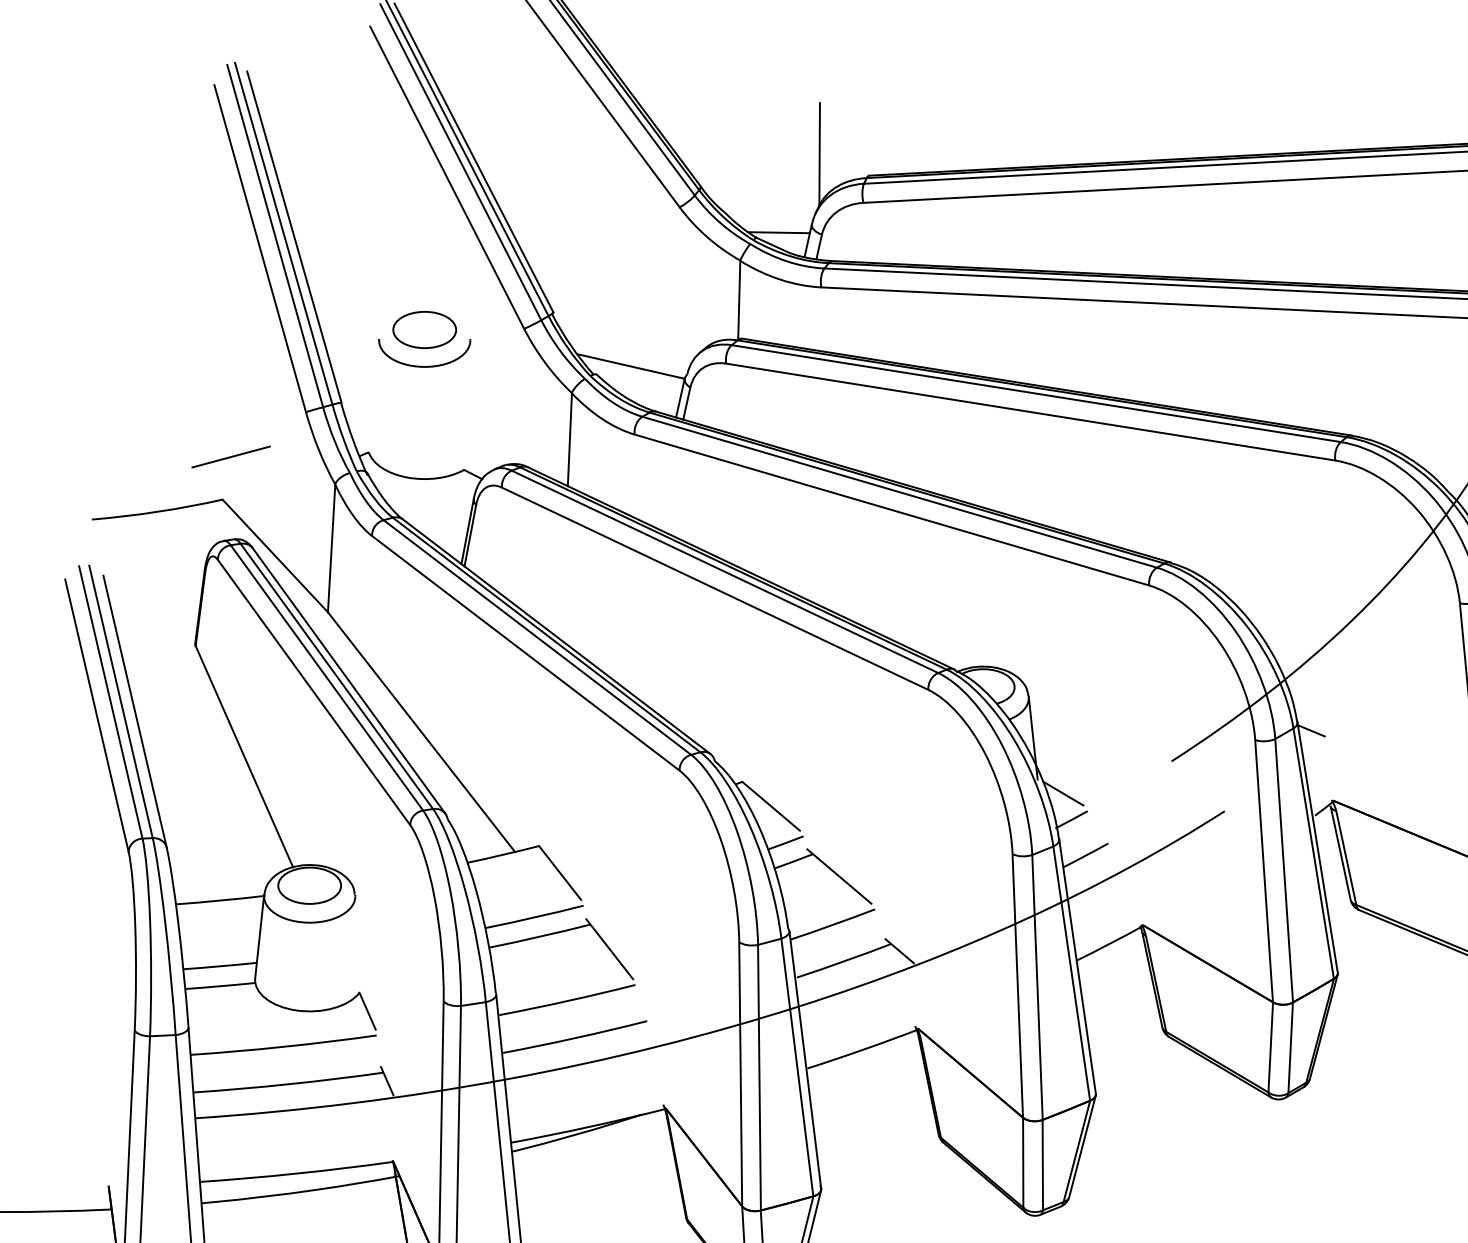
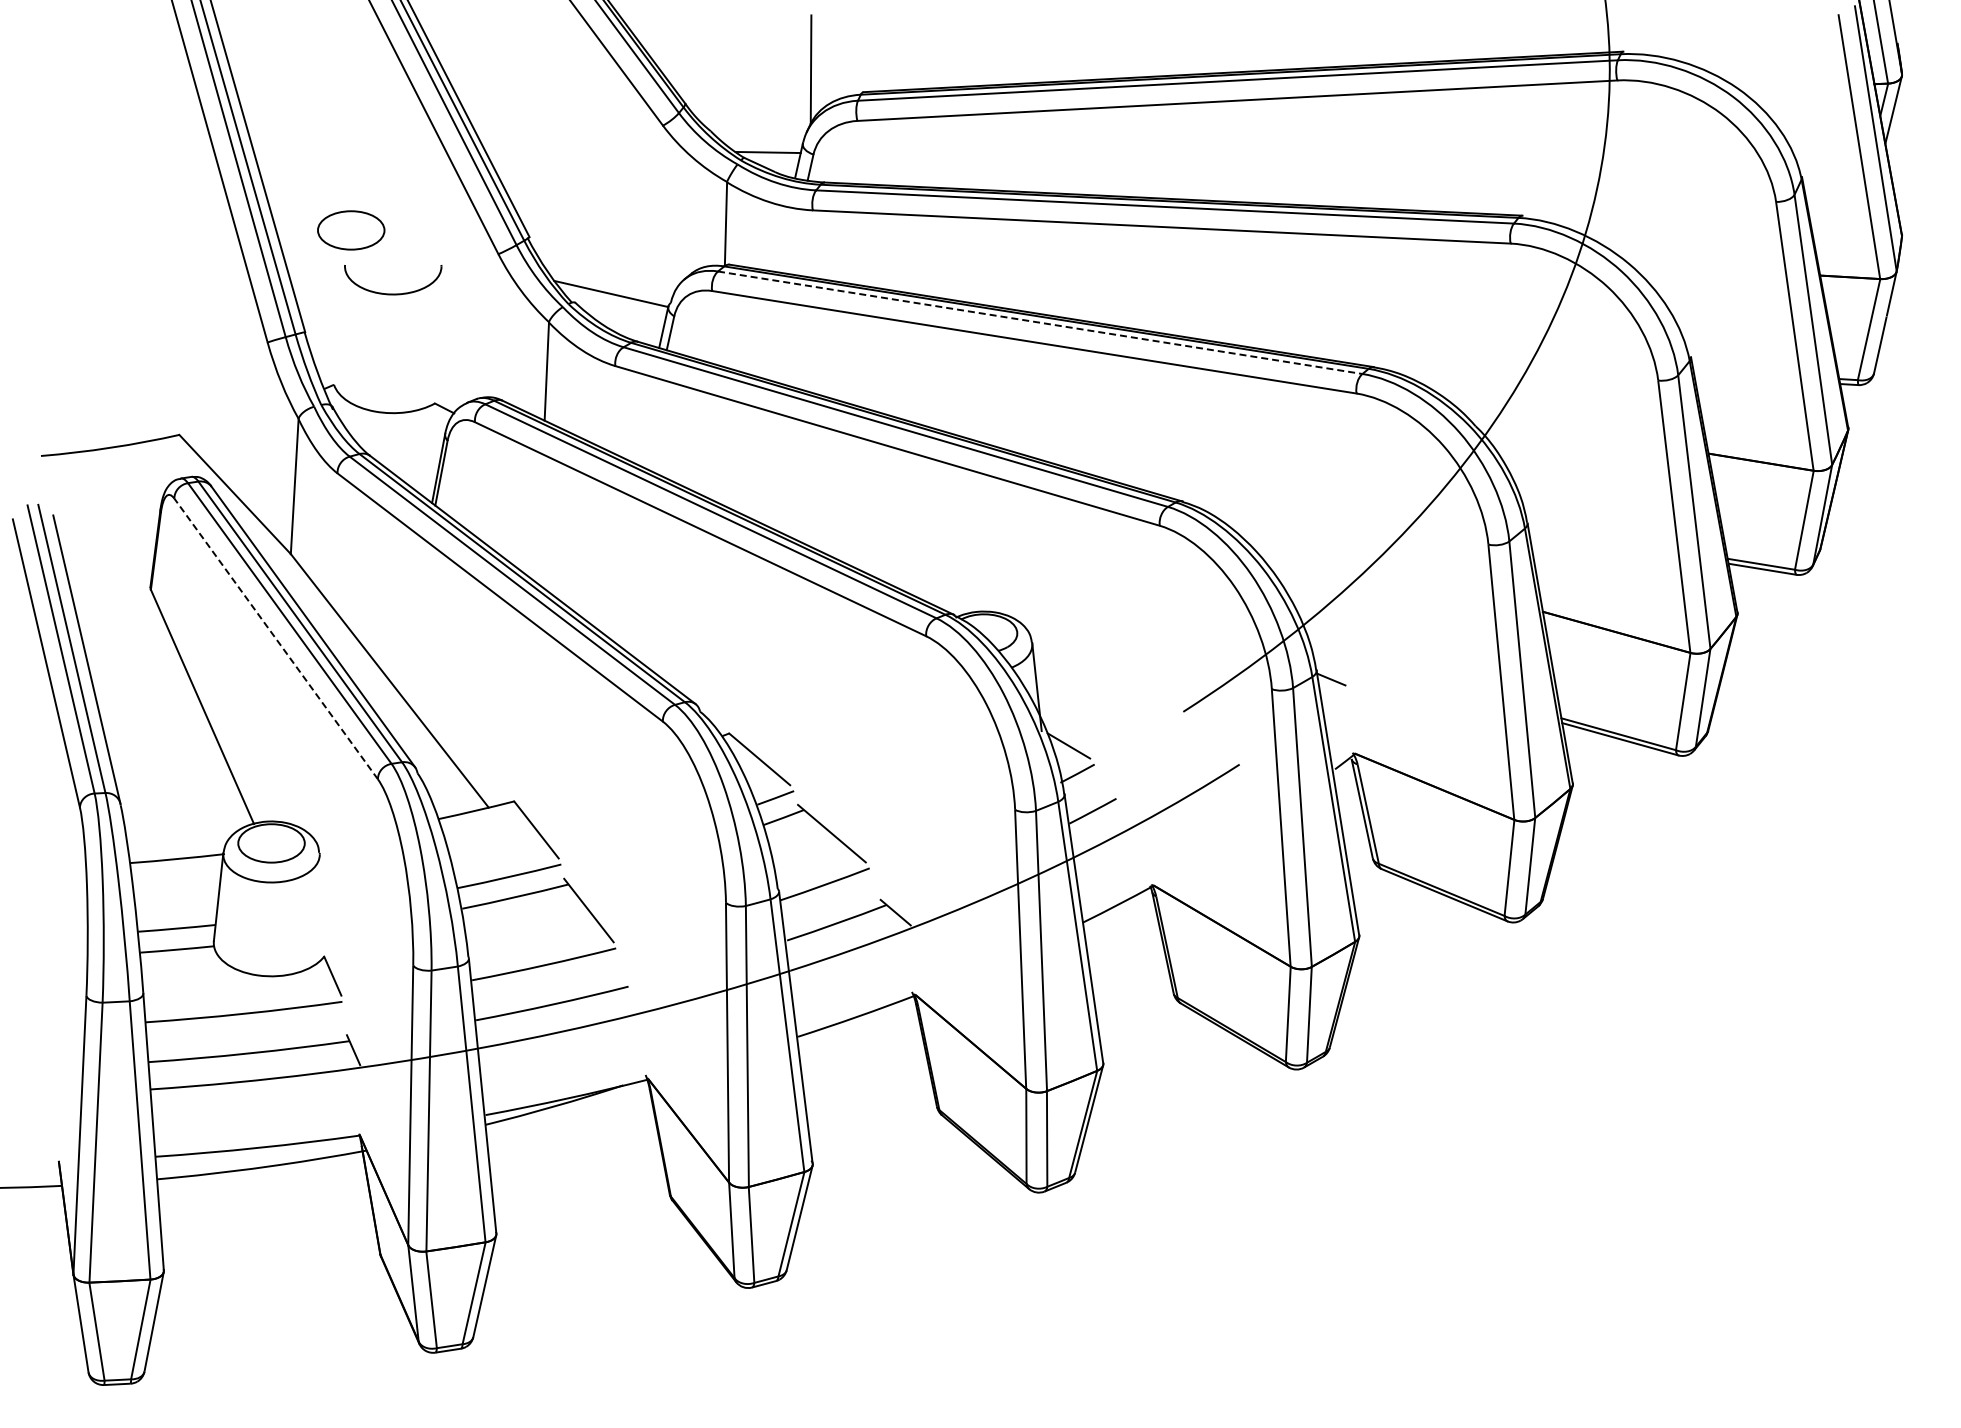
part: (424, 330) -> (351, 230), moved
line: (1036, 393) -> (1040, 322), solid -> dashed
line: (231, 456) -> (188, 389), removed
line: (313, 692) -> (275, 638), solid -> dashed

